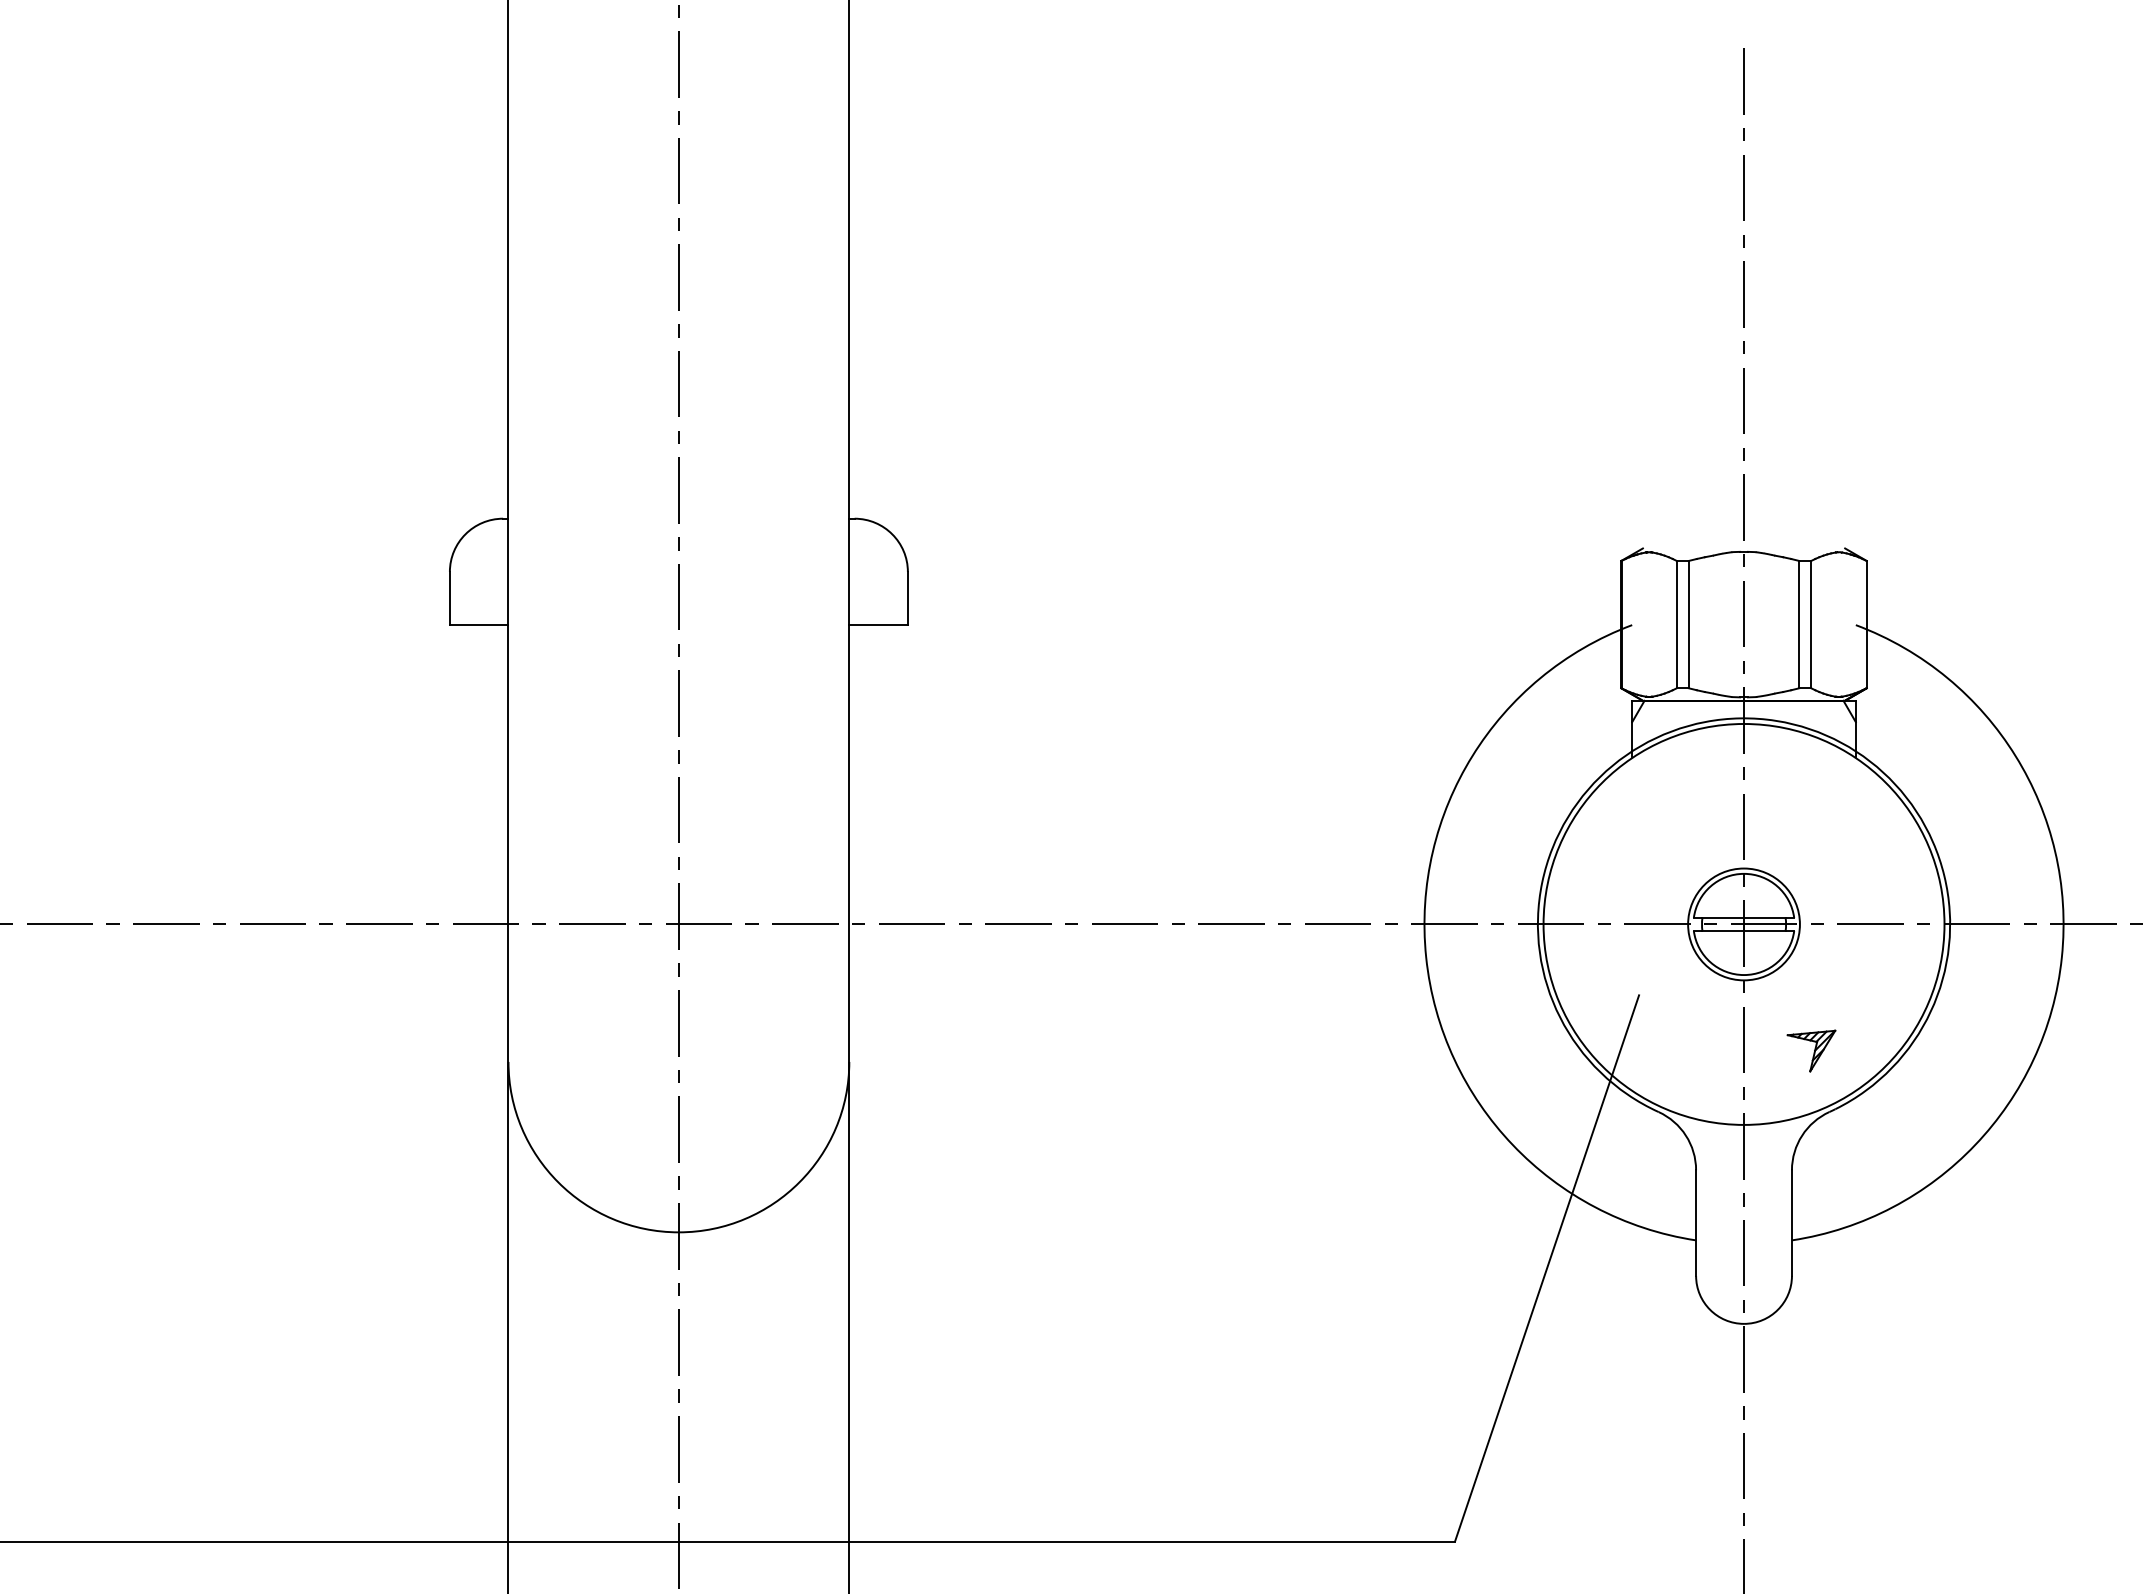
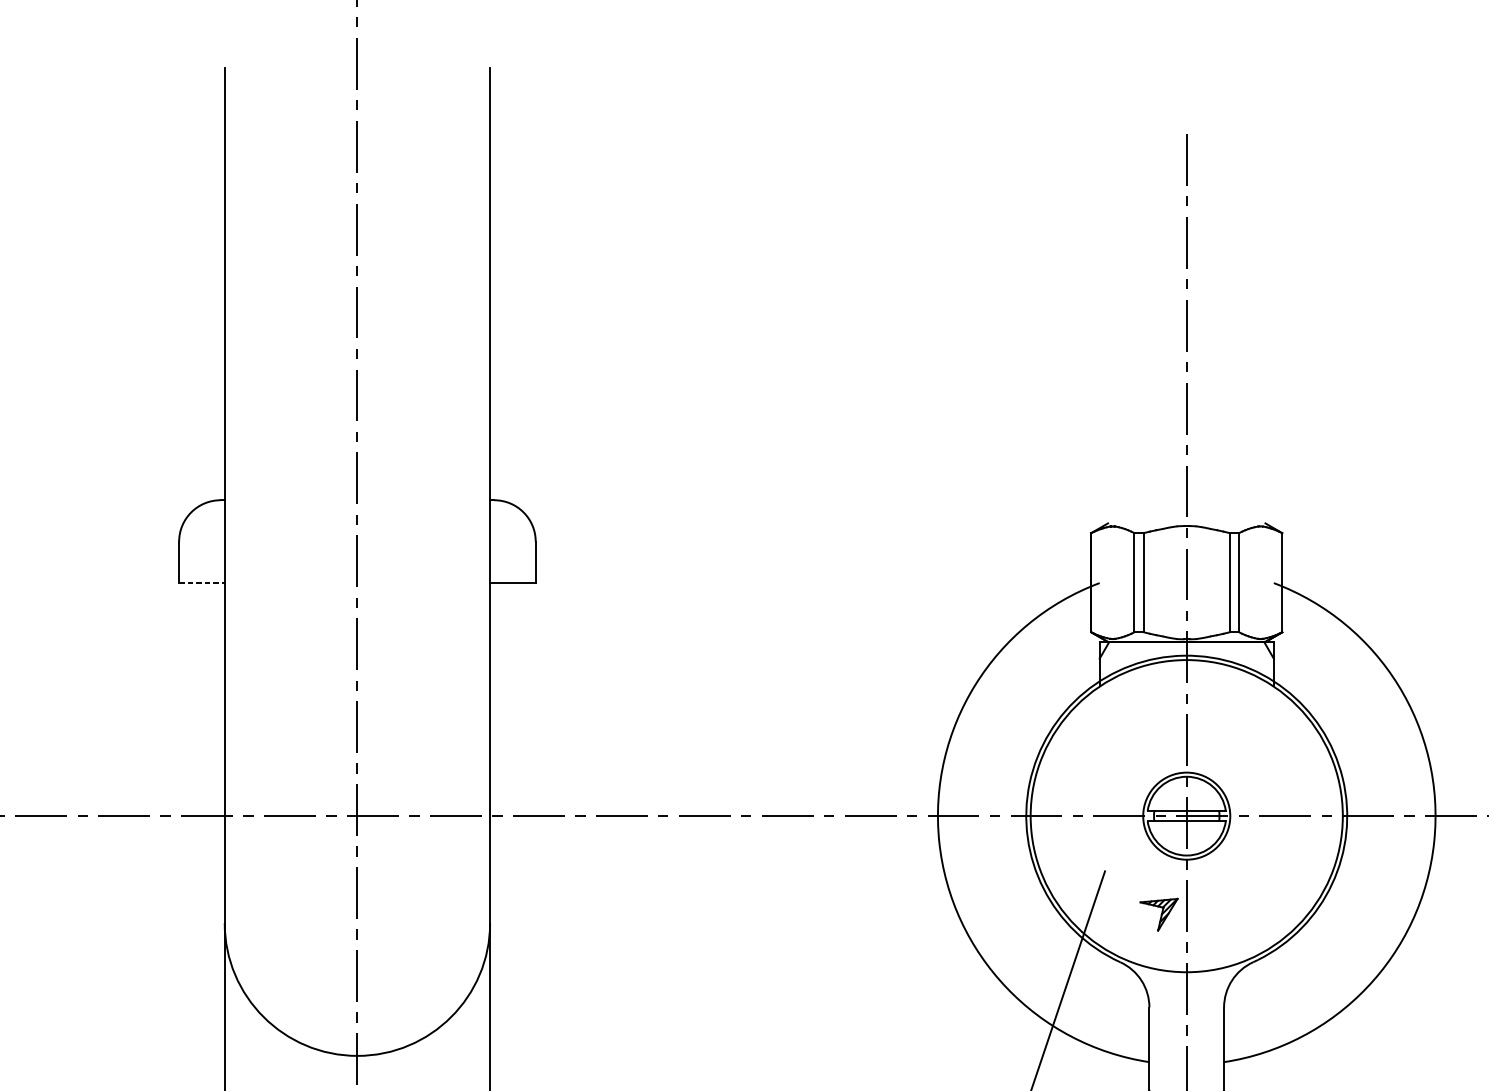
line: (479, 625) -> (202, 583), solid -> dashed
part: (1811, 1050) -> (1159, 914), moved

